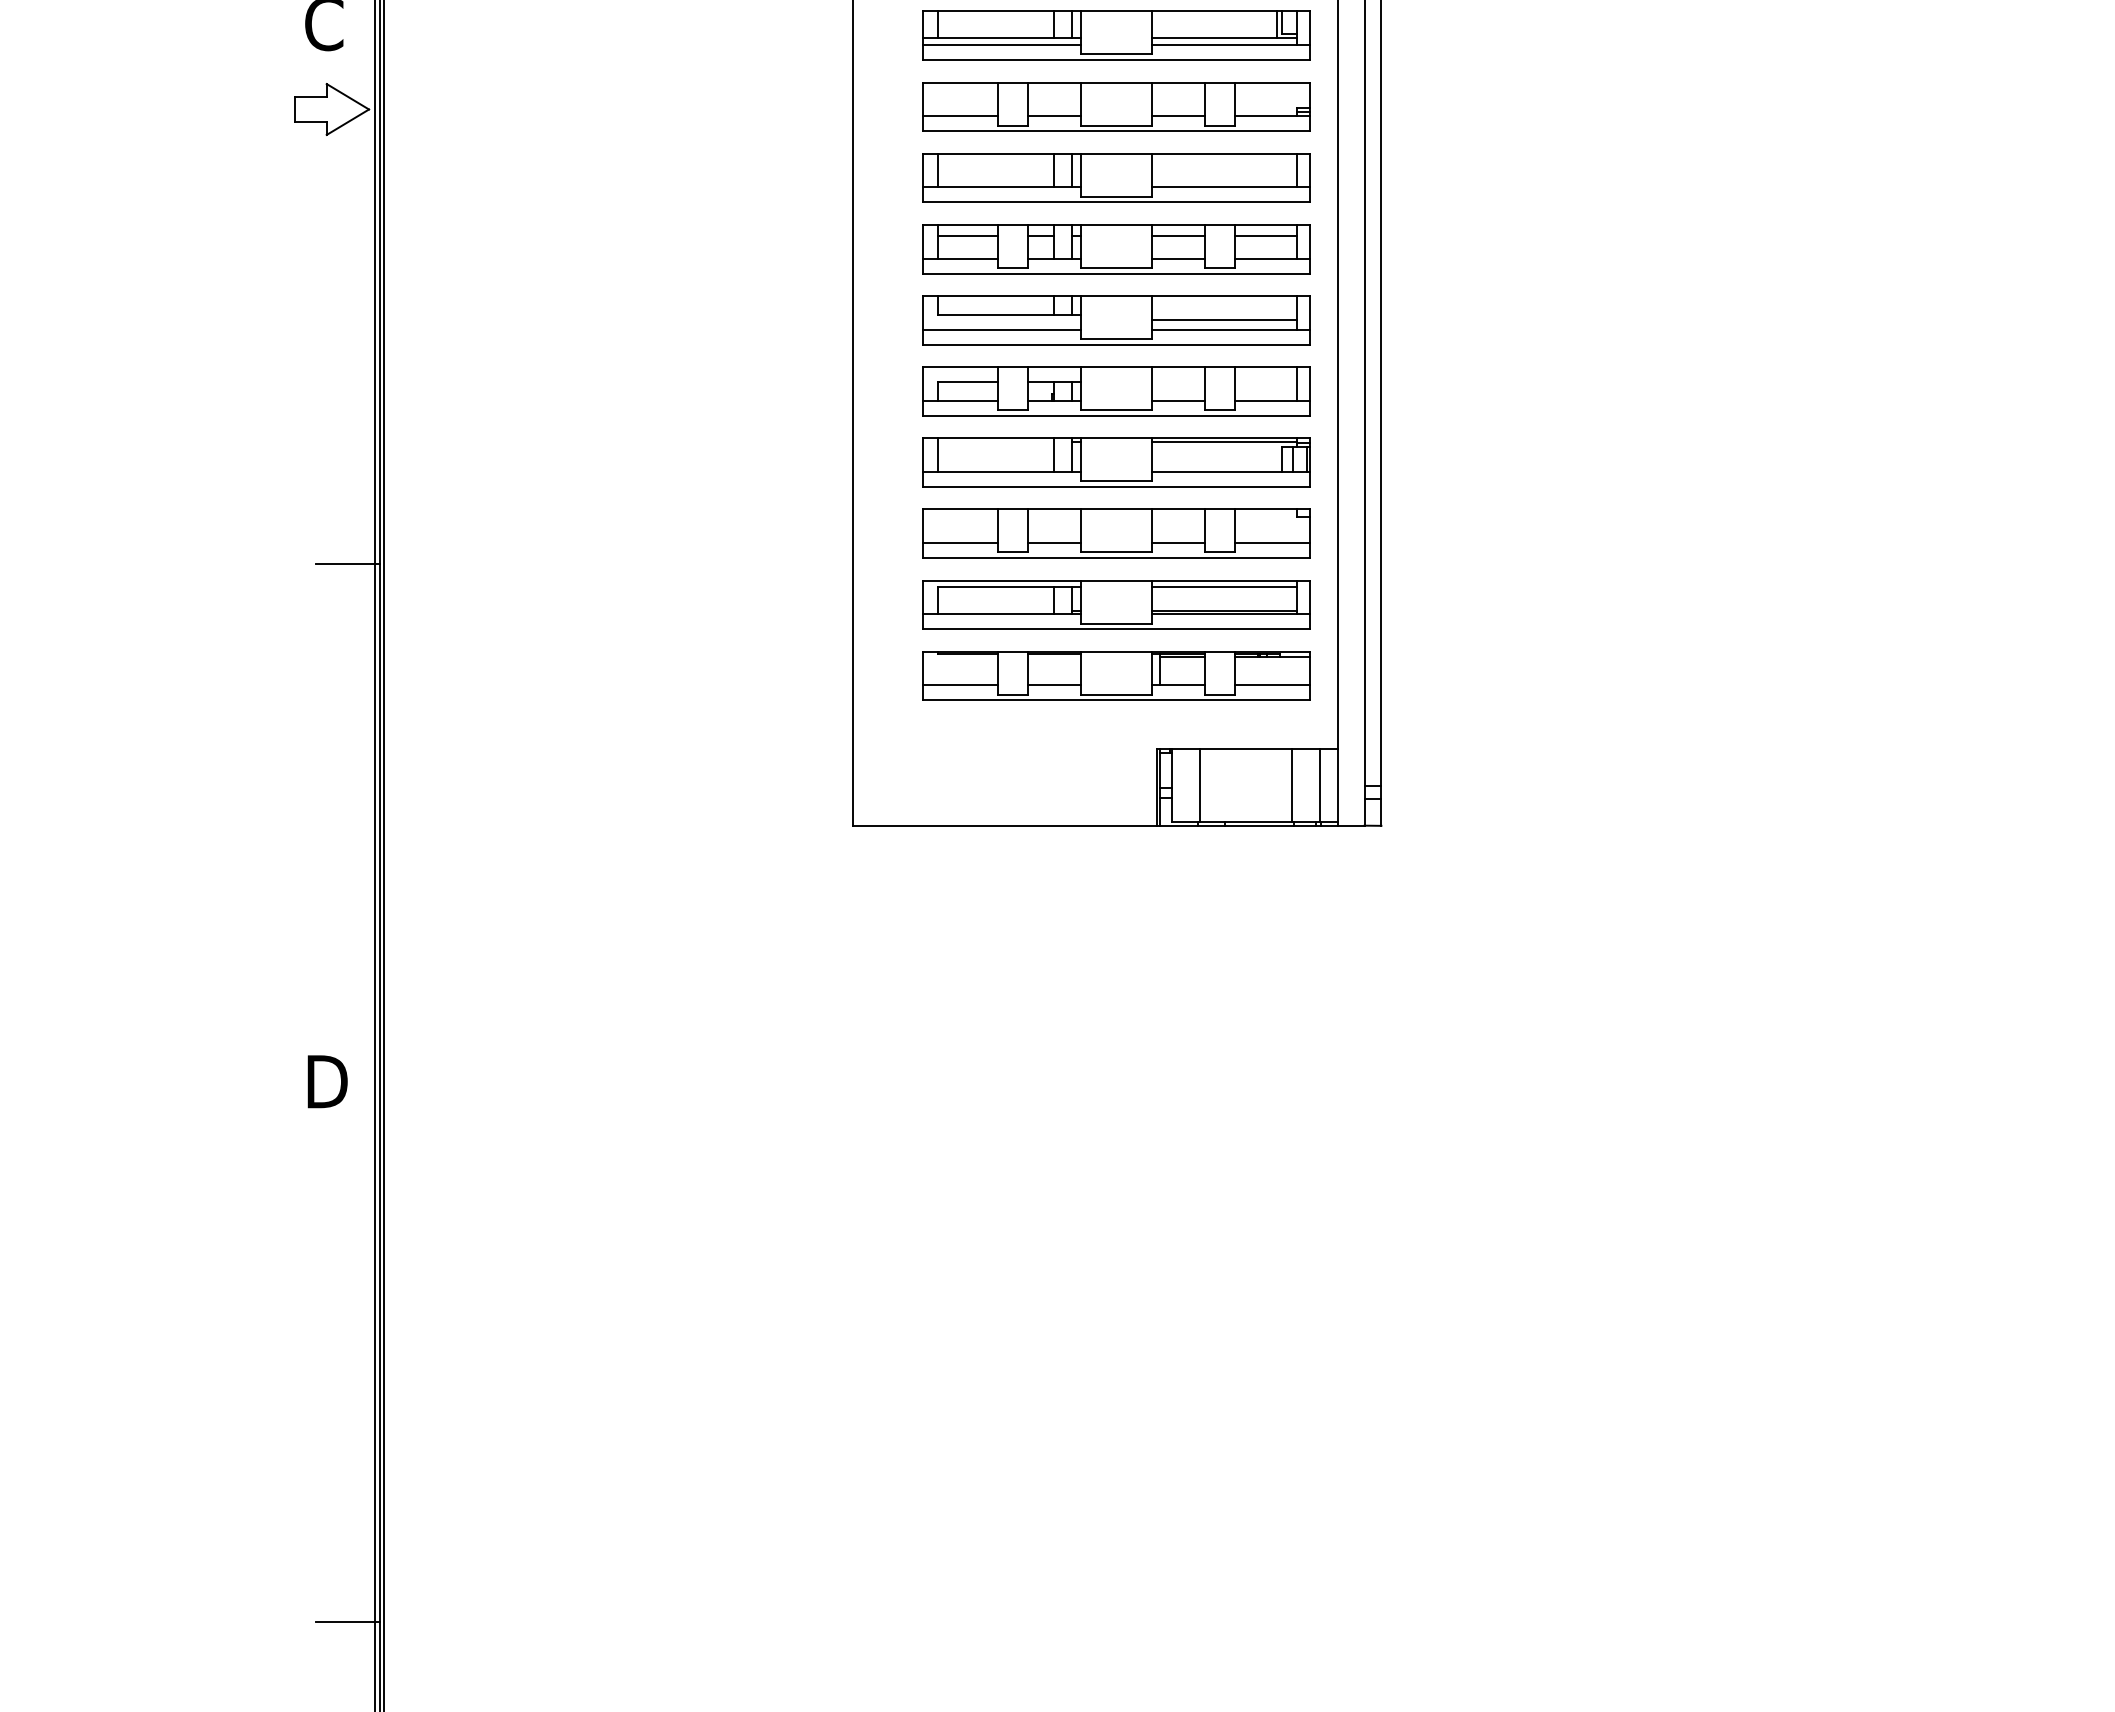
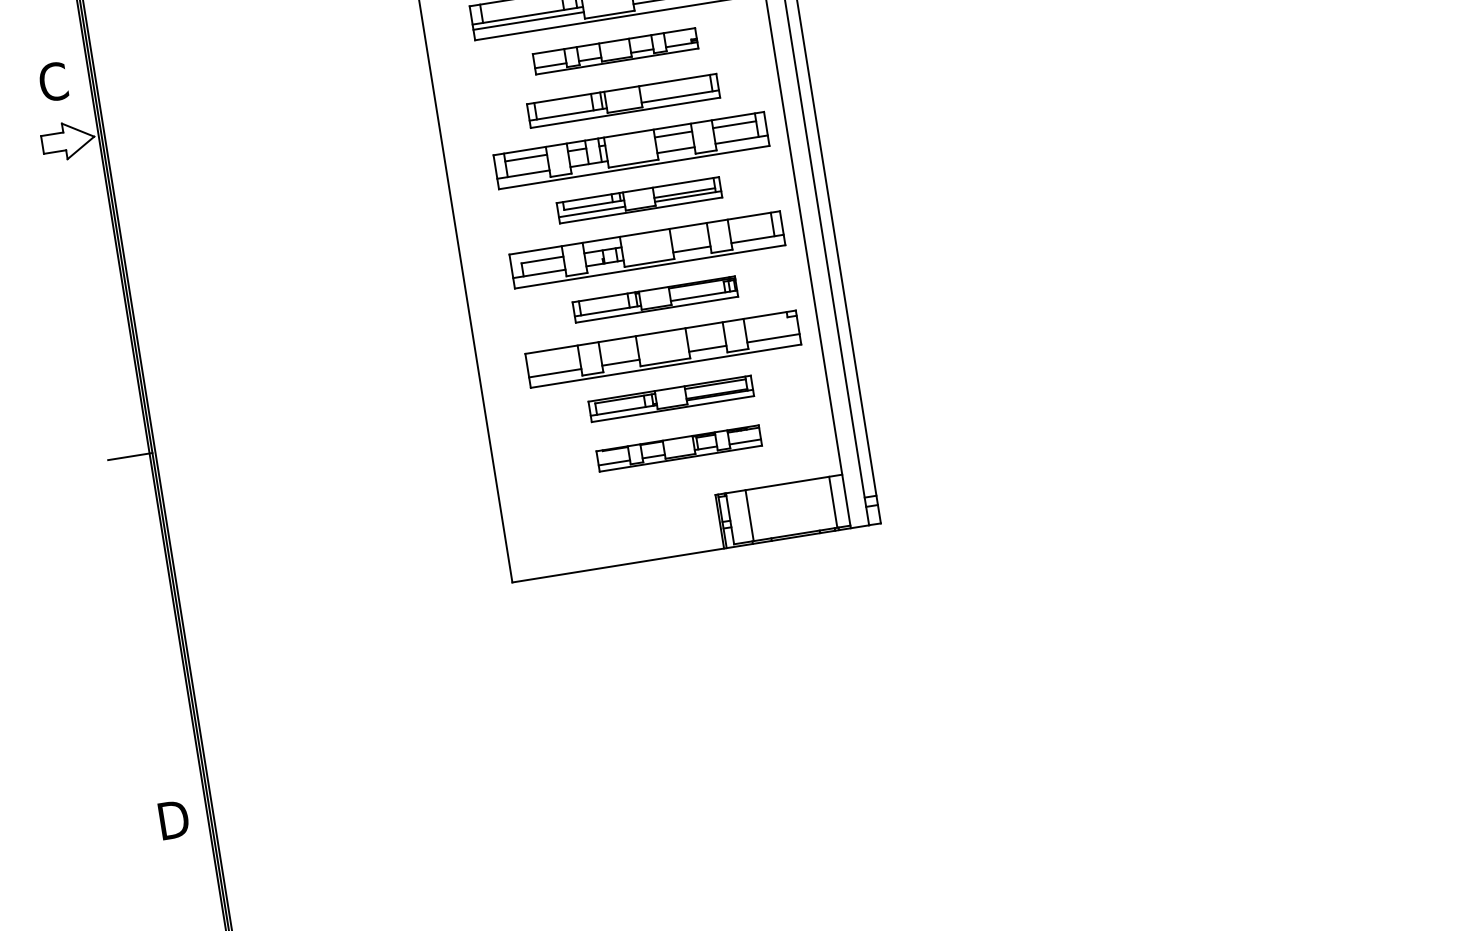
part: (1116, 106) -> (615, 51), size x0.6
part: (1116, 177) -> (623, 100), size x0.7
part: (1116, 320) -> (639, 200), size x0.6
part: (1116, 462) -> (655, 299), size x0.6
part: (1116, 604) -> (671, 398), size x0.6
part: (1116, 675) -> (679, 448), size x0.6
line: (1291, 785) -> (813, 505), removed

